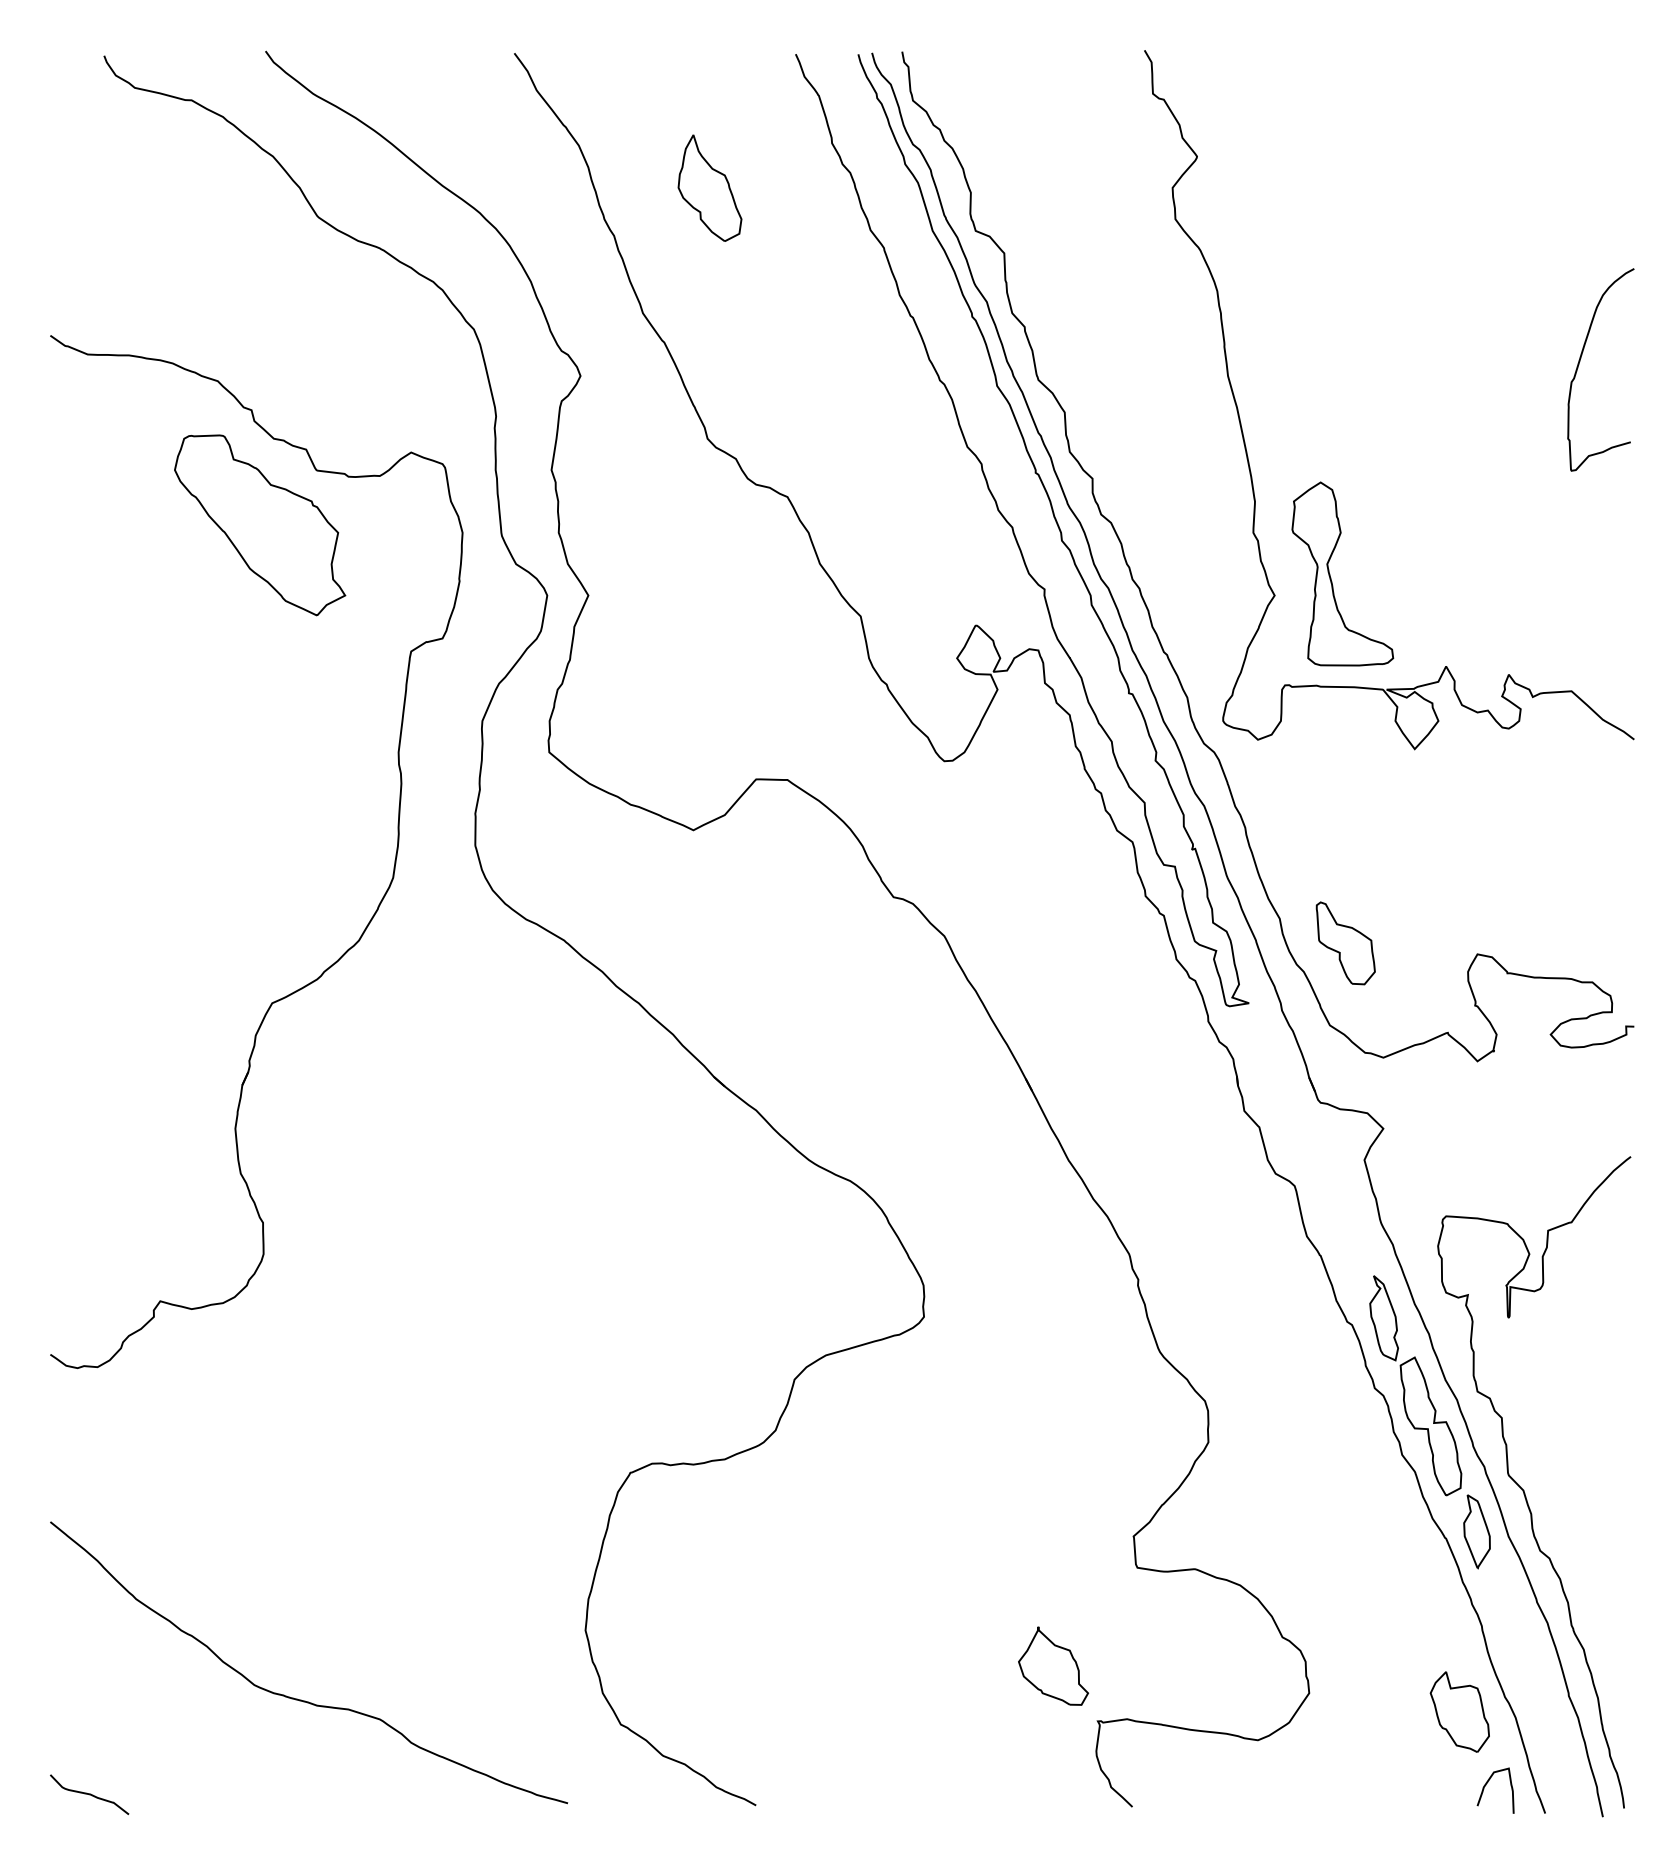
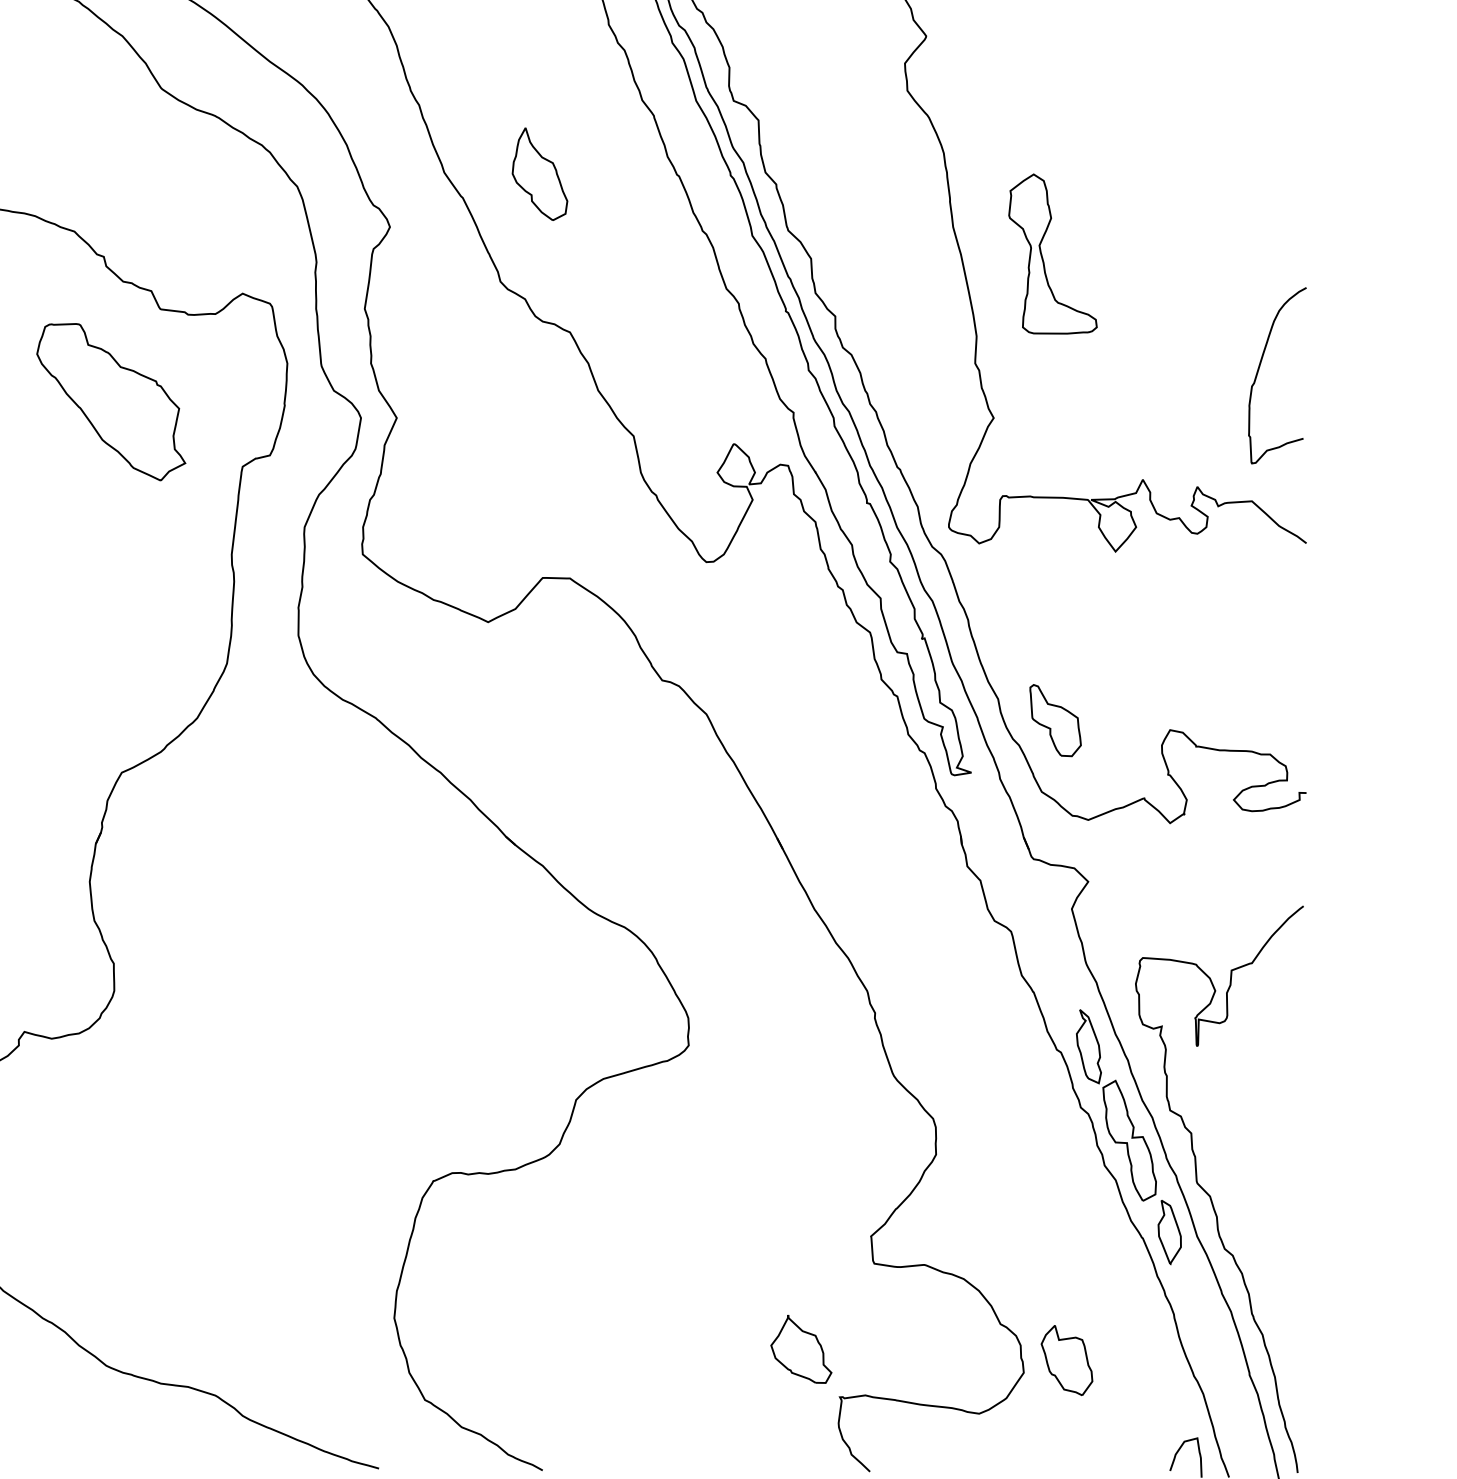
part: (709, 187) -> (539, 173), moved
curve: (1580, 361) -> (1259, 368), moved
part: (260, 525) -> (111, 402), moved
part: (1331, 577) -> (1043, 257), moved
part: (1459, 1711) -> (1066, 1359), moved

